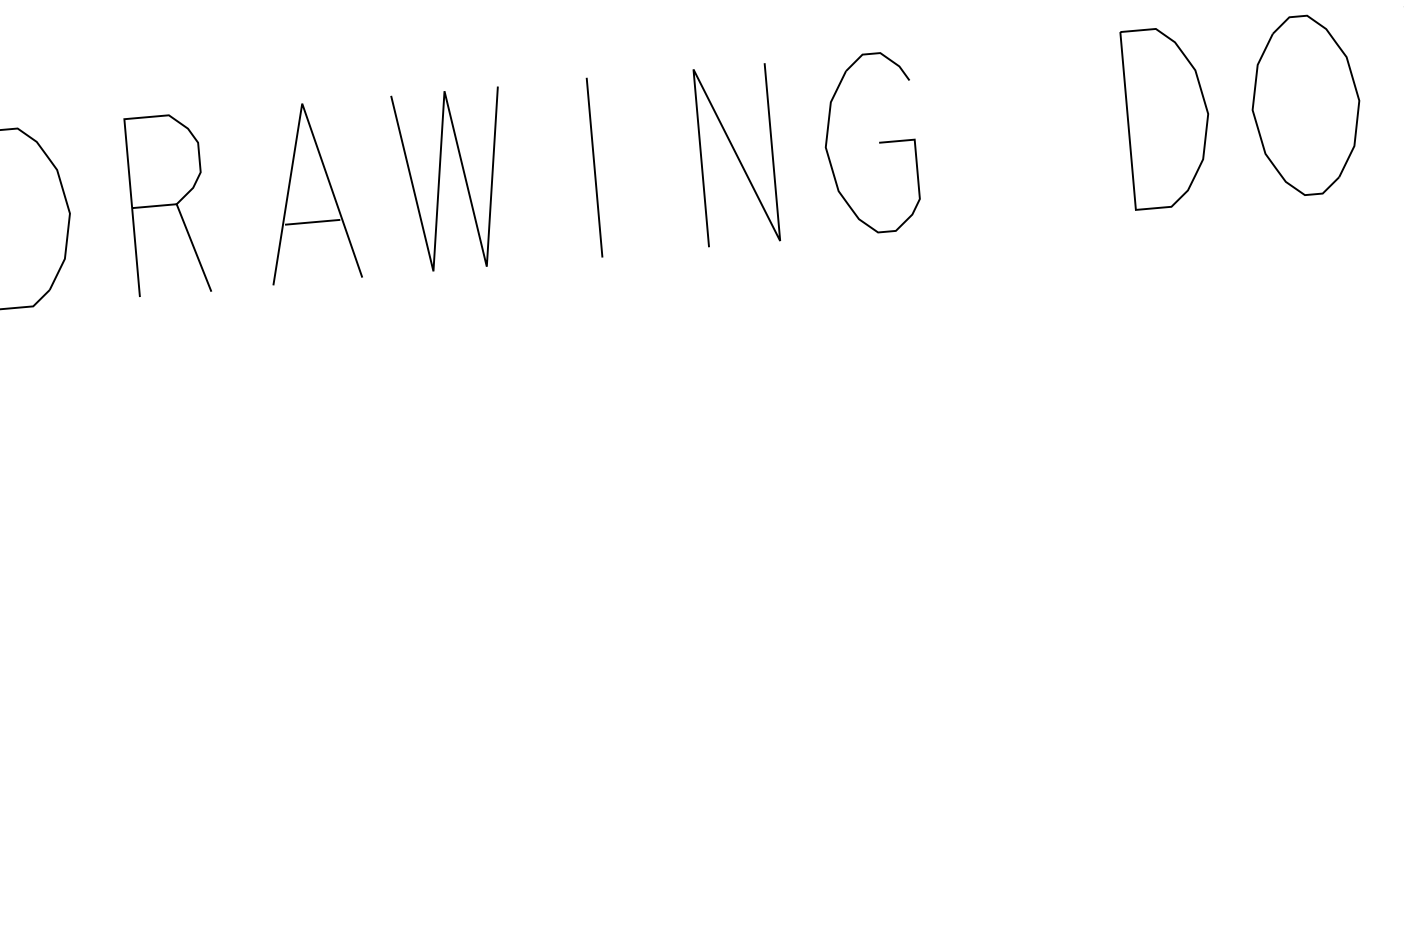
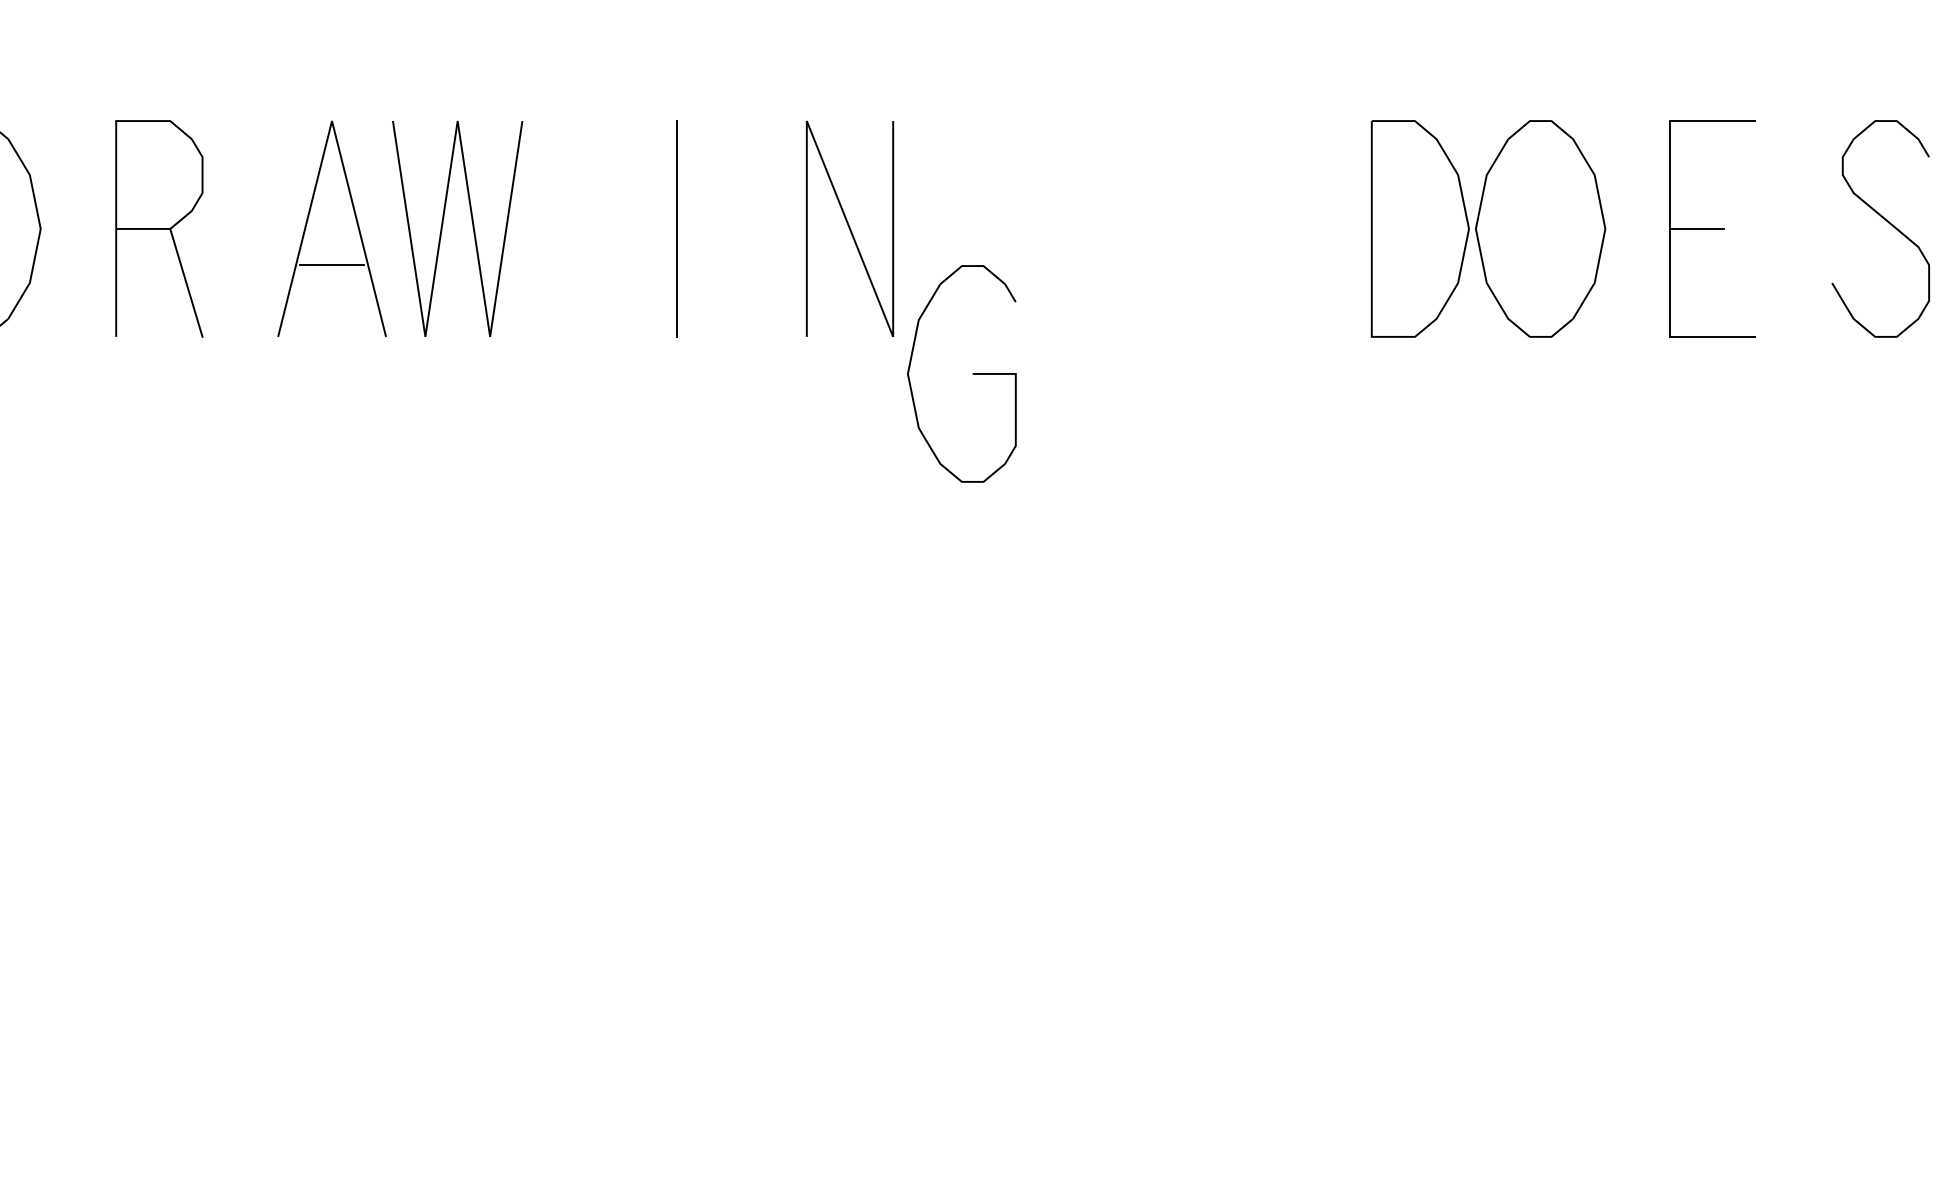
part: (1167, 117) -> (1419, 228), moved
part: (878, 142) -> (972, 373), moved
line: (440, 177) -> (443, 224), moved

